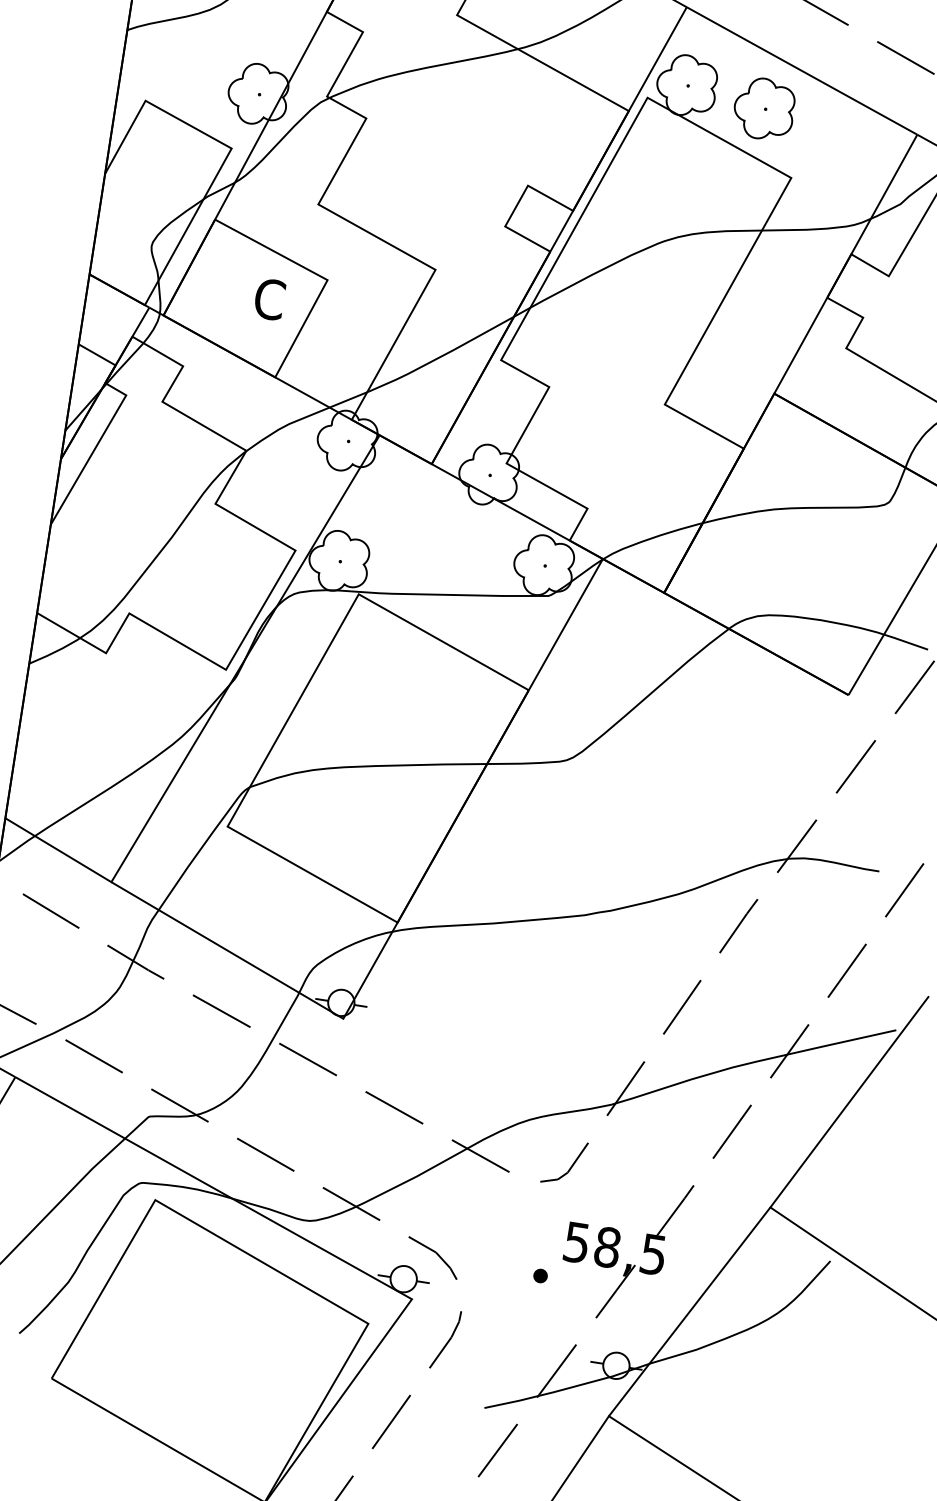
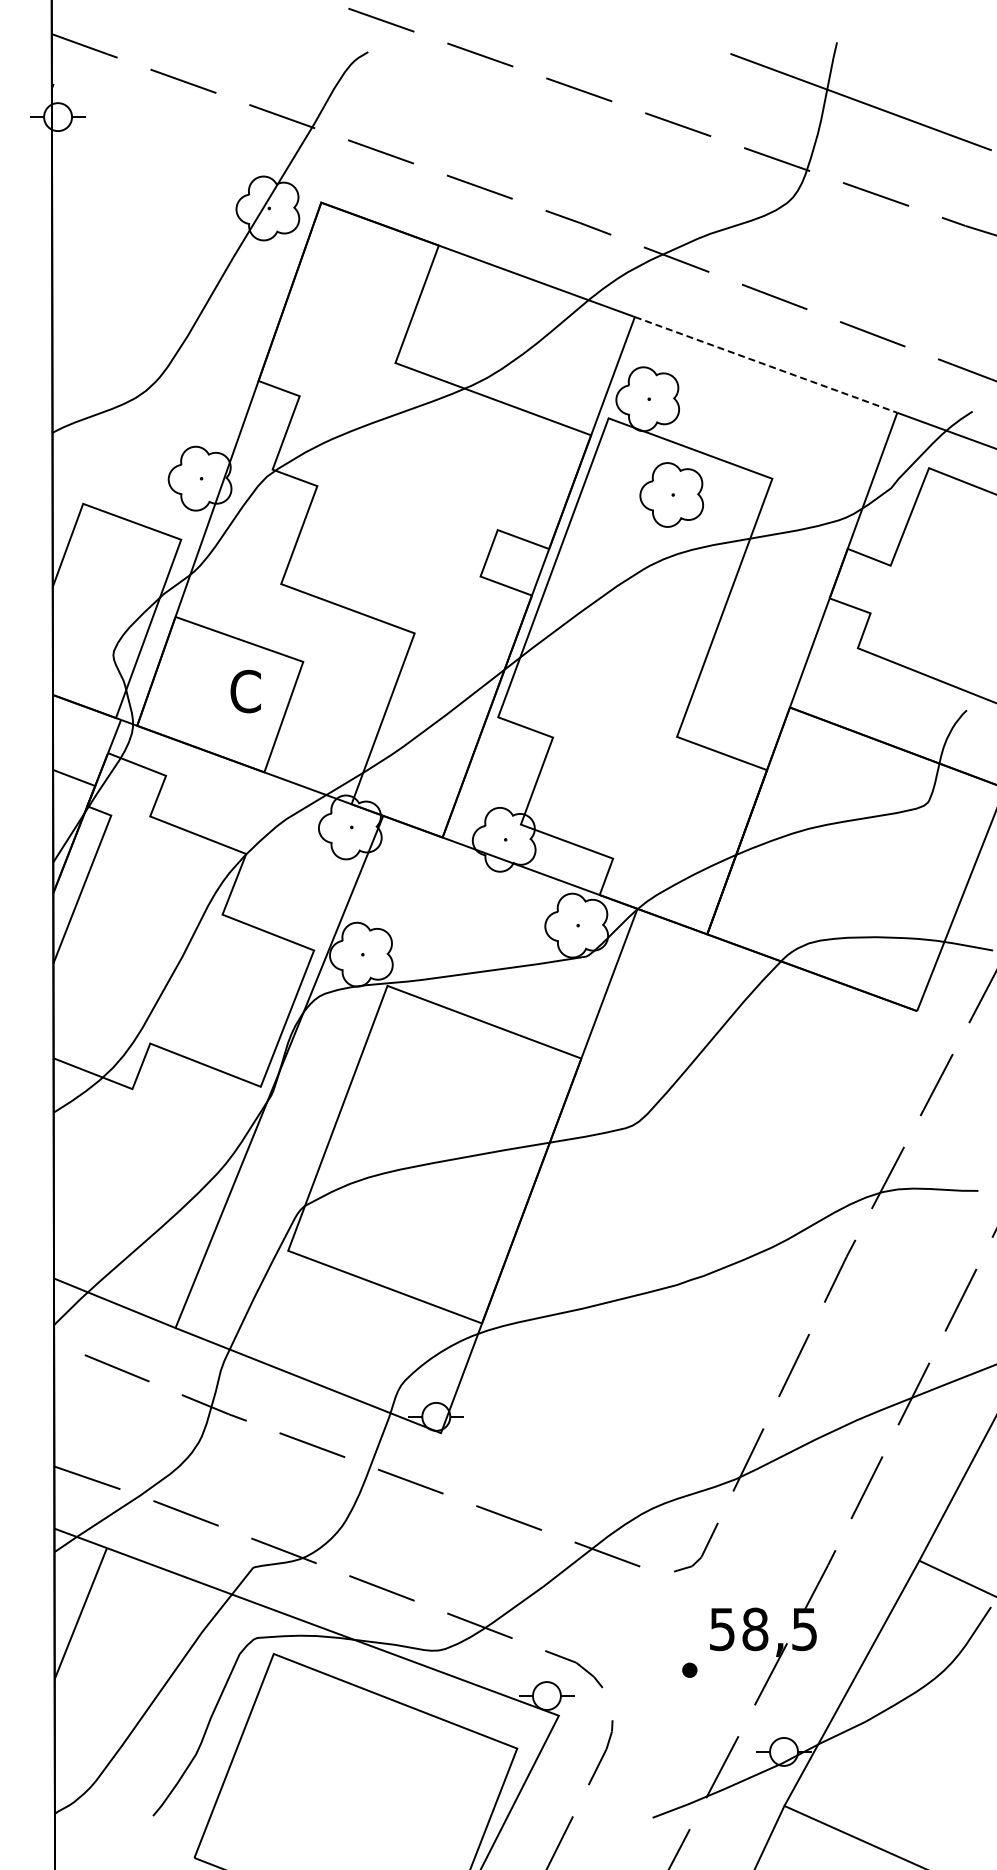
line: (802, 70) -> (766, 364), solid -> dashed
part: (764, 108) -> (671, 494), moved

